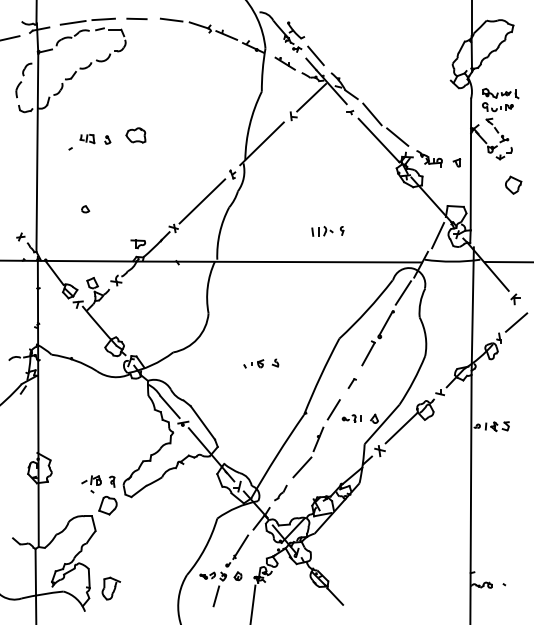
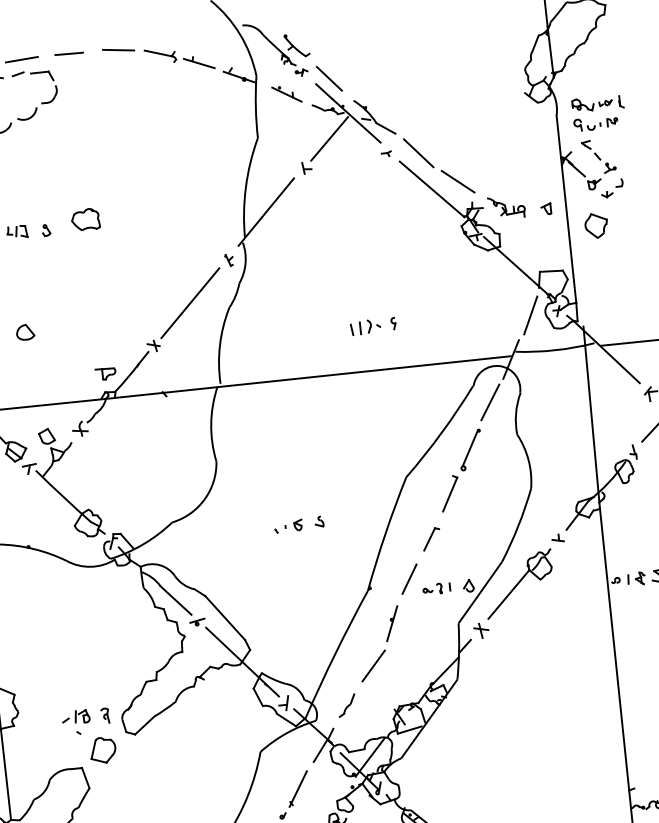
part: (513, 184) -> (596, 224), moved
part: (85, 209) -> (25, 332), size x1.67
part: (352, 383) -> (431, 538), size x1.67

